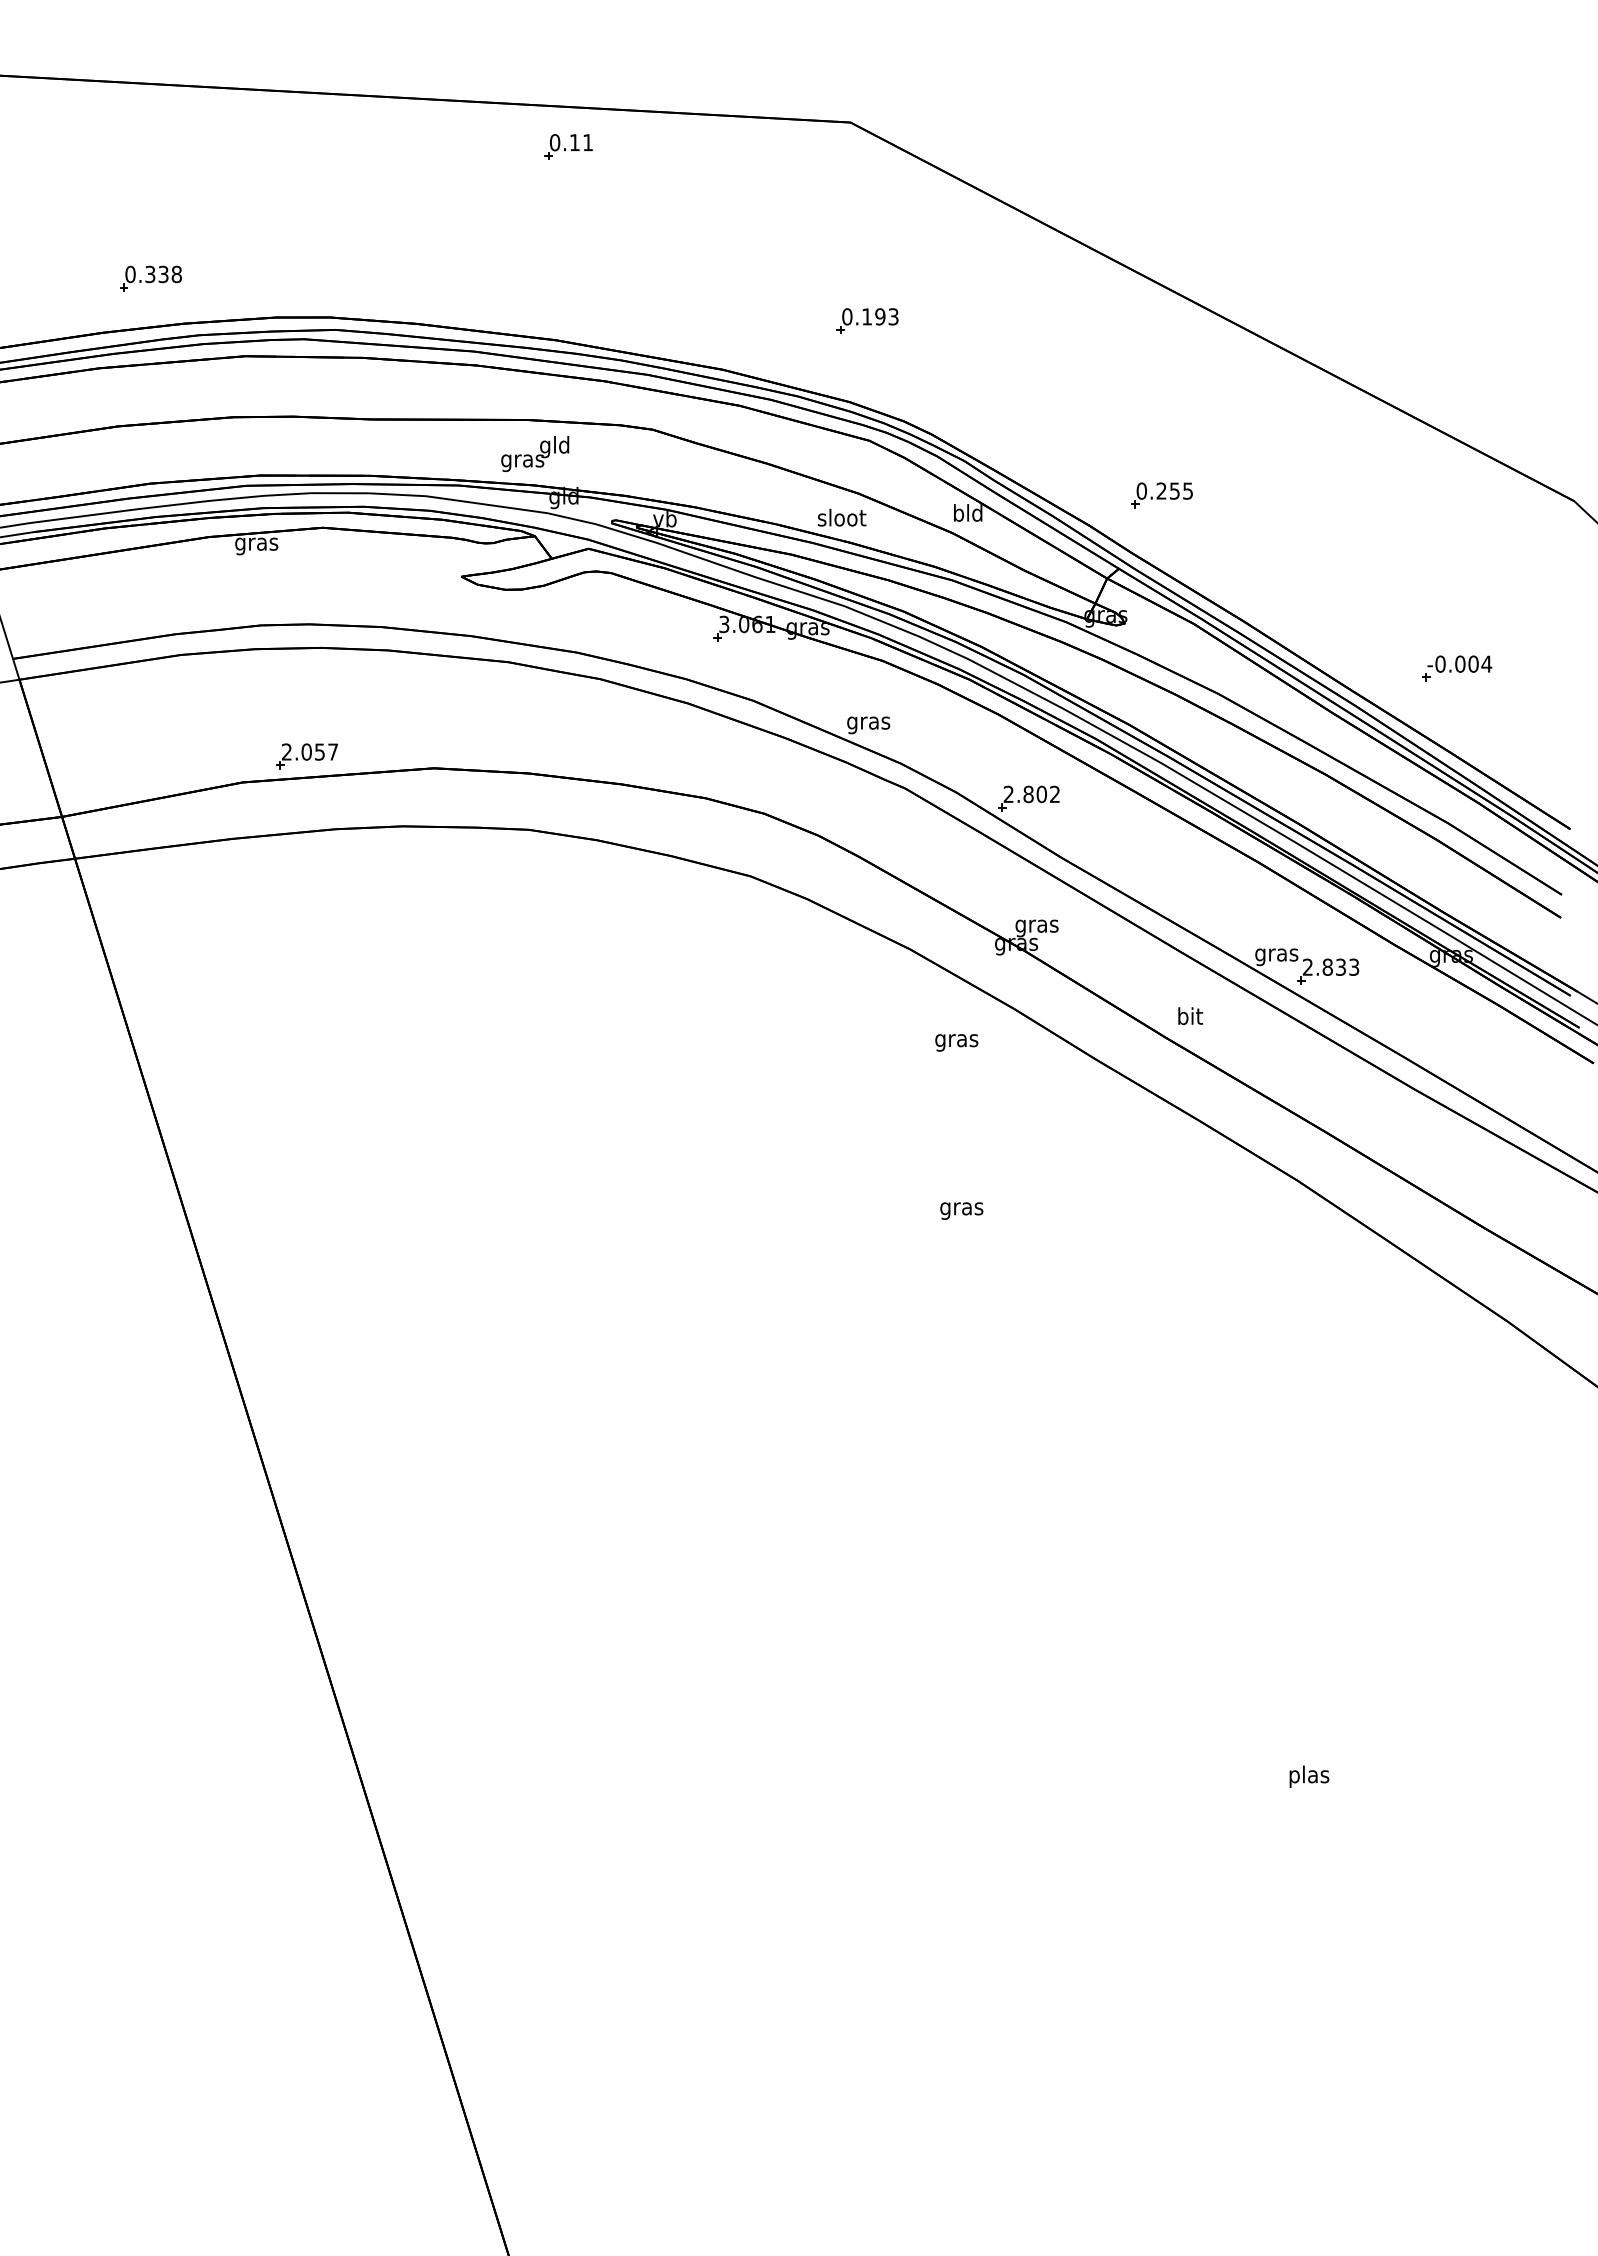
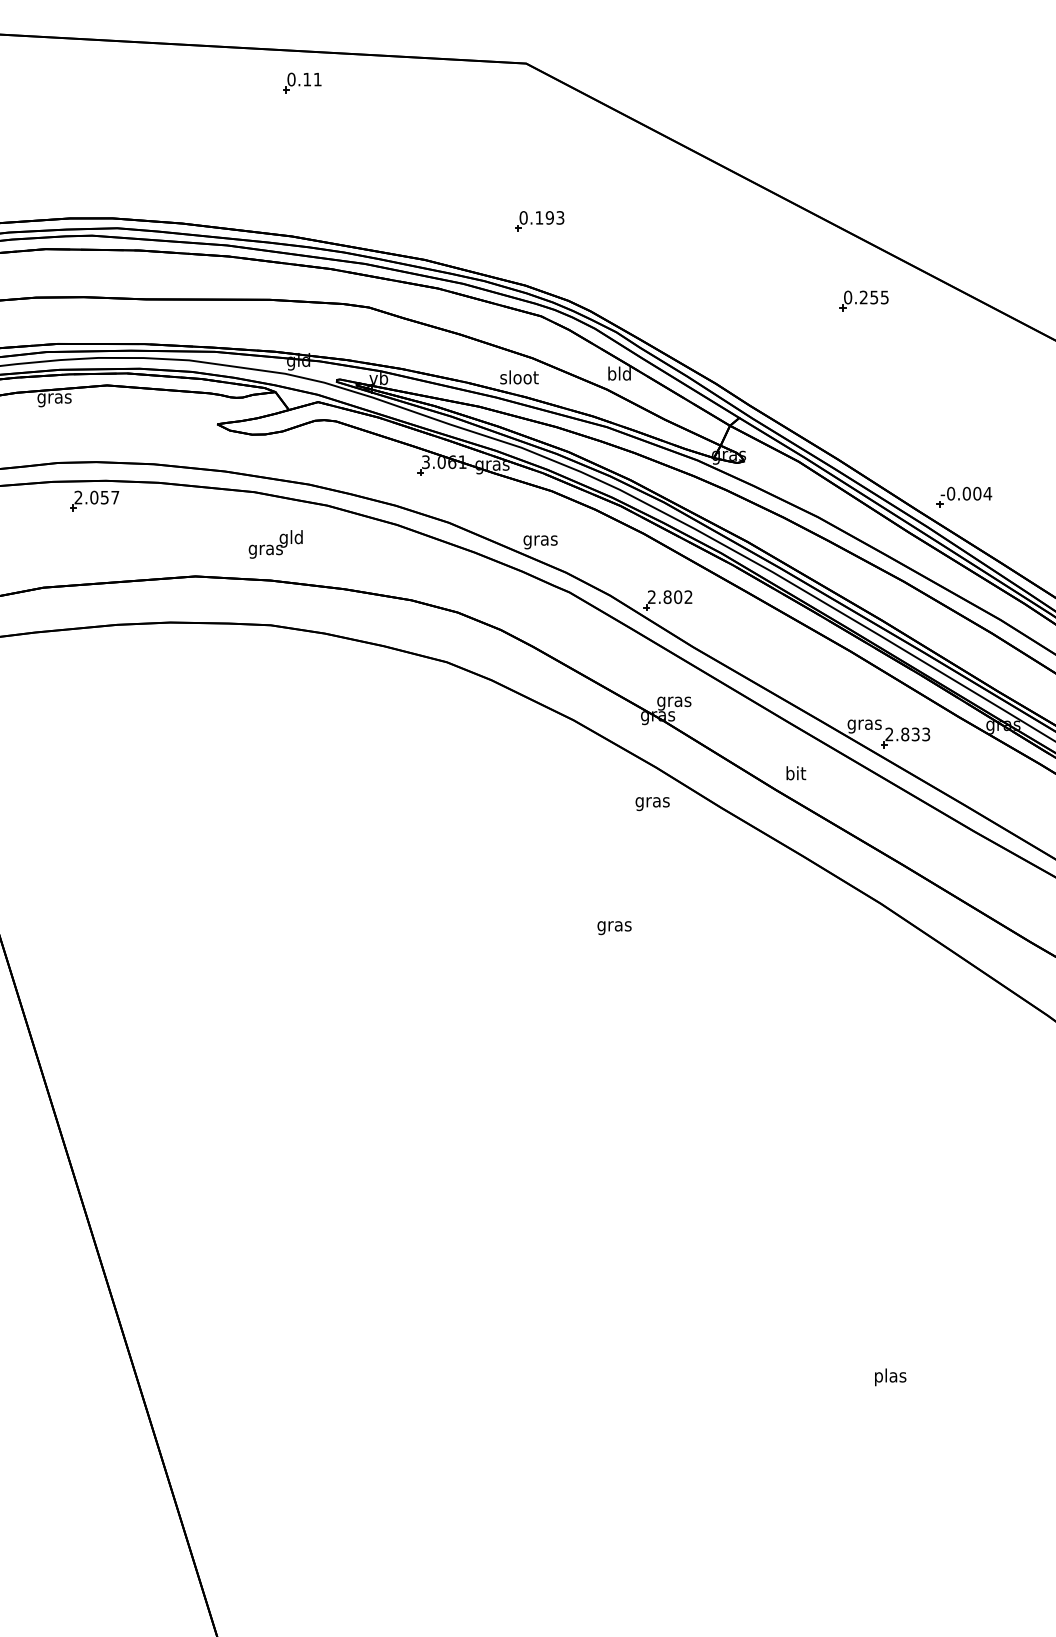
text: (535, 453) -> (276, 544), moved
part: (1161, 495) -> (863, 301), moved
part: (1457, 668) -> (964, 497), moved
part: (306, 756) -> (94, 501), moved
text: (956, 1042) -> (652, 803), moved

